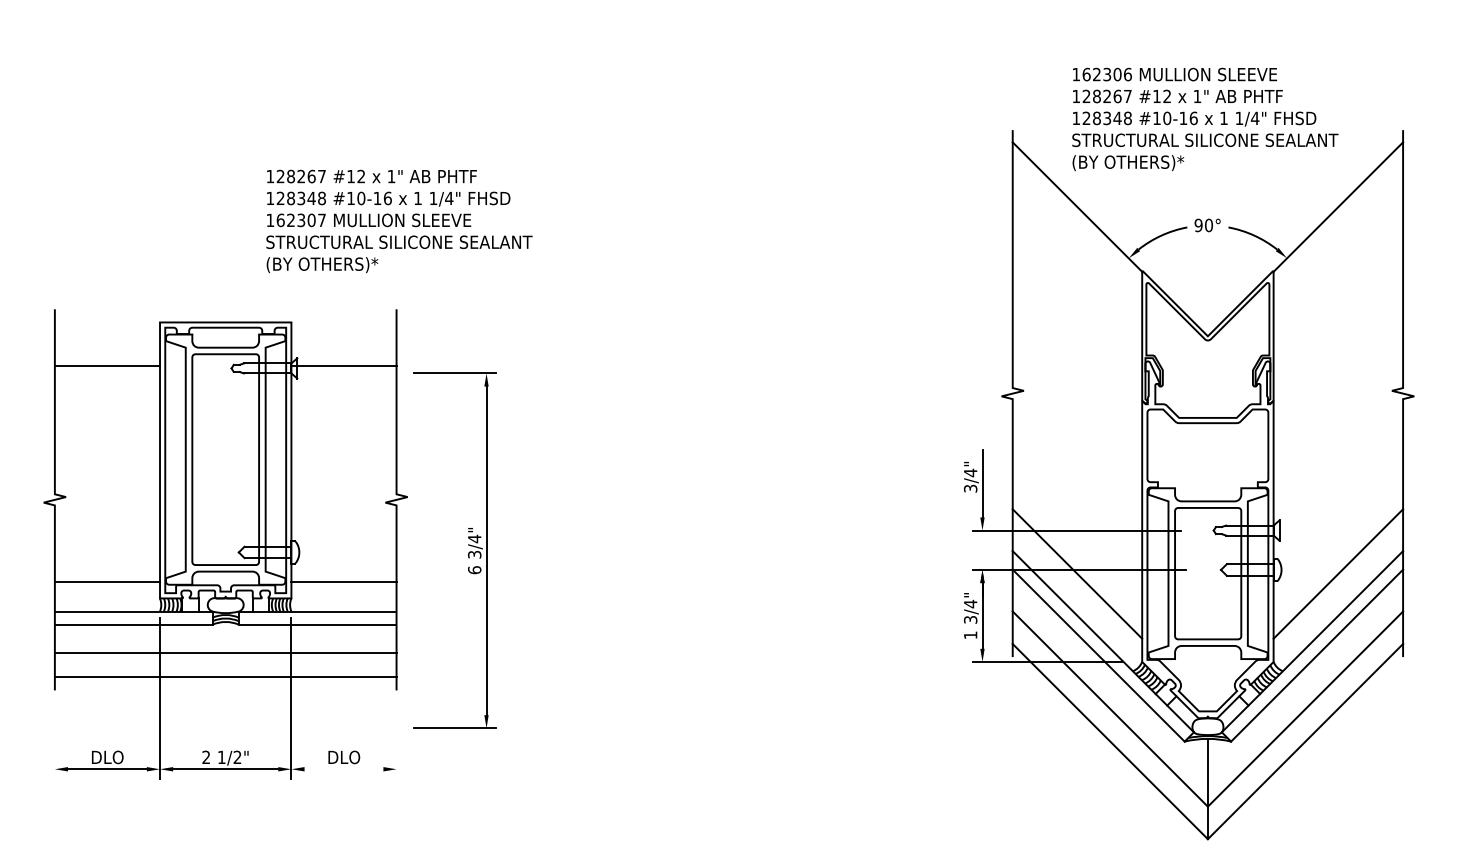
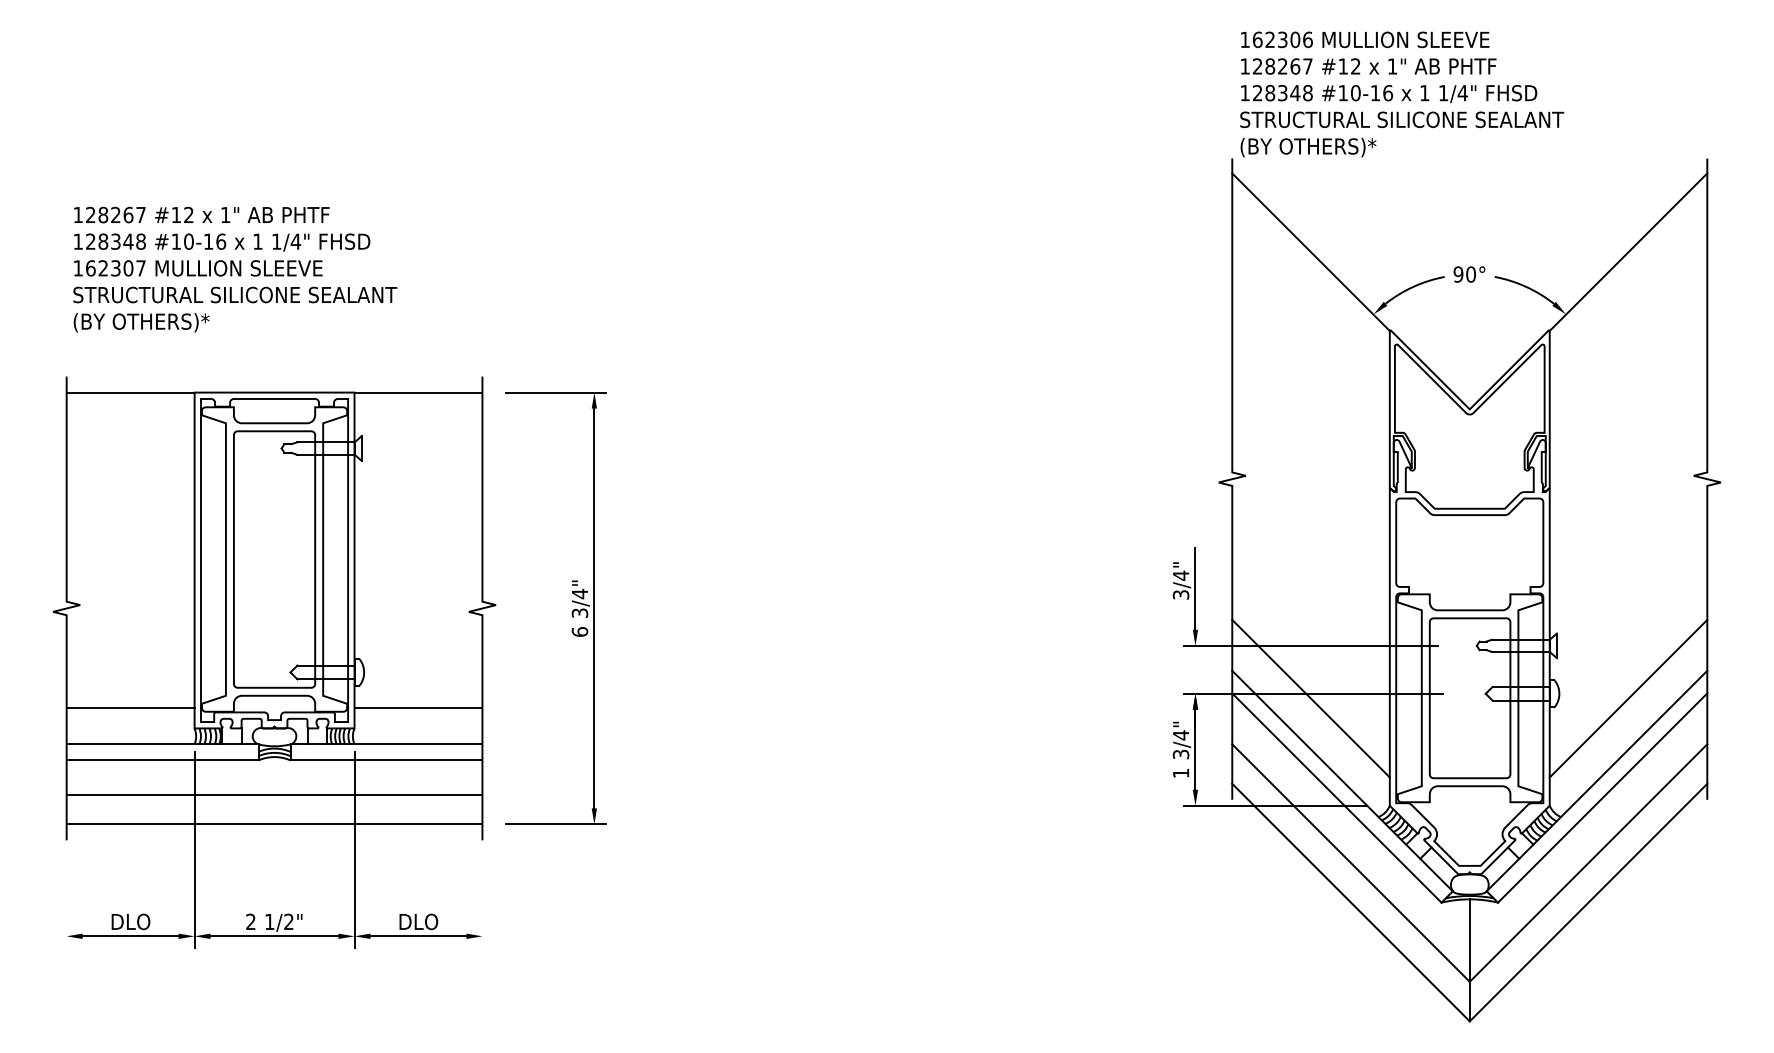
text: (1205, 119) -> (1402, 94), moved
text: (399, 221) -> (235, 269), moved
line: (107, 366) -> (130, 392), moved
line: (343, 366) -> (417, 392), moved
part: (468, 552) -> (572, 610), moved
line: (343, 769) -> (417, 936), added

